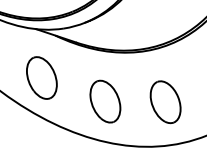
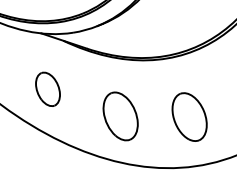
part: (41, 77) -> (47, 88), size x0.7

